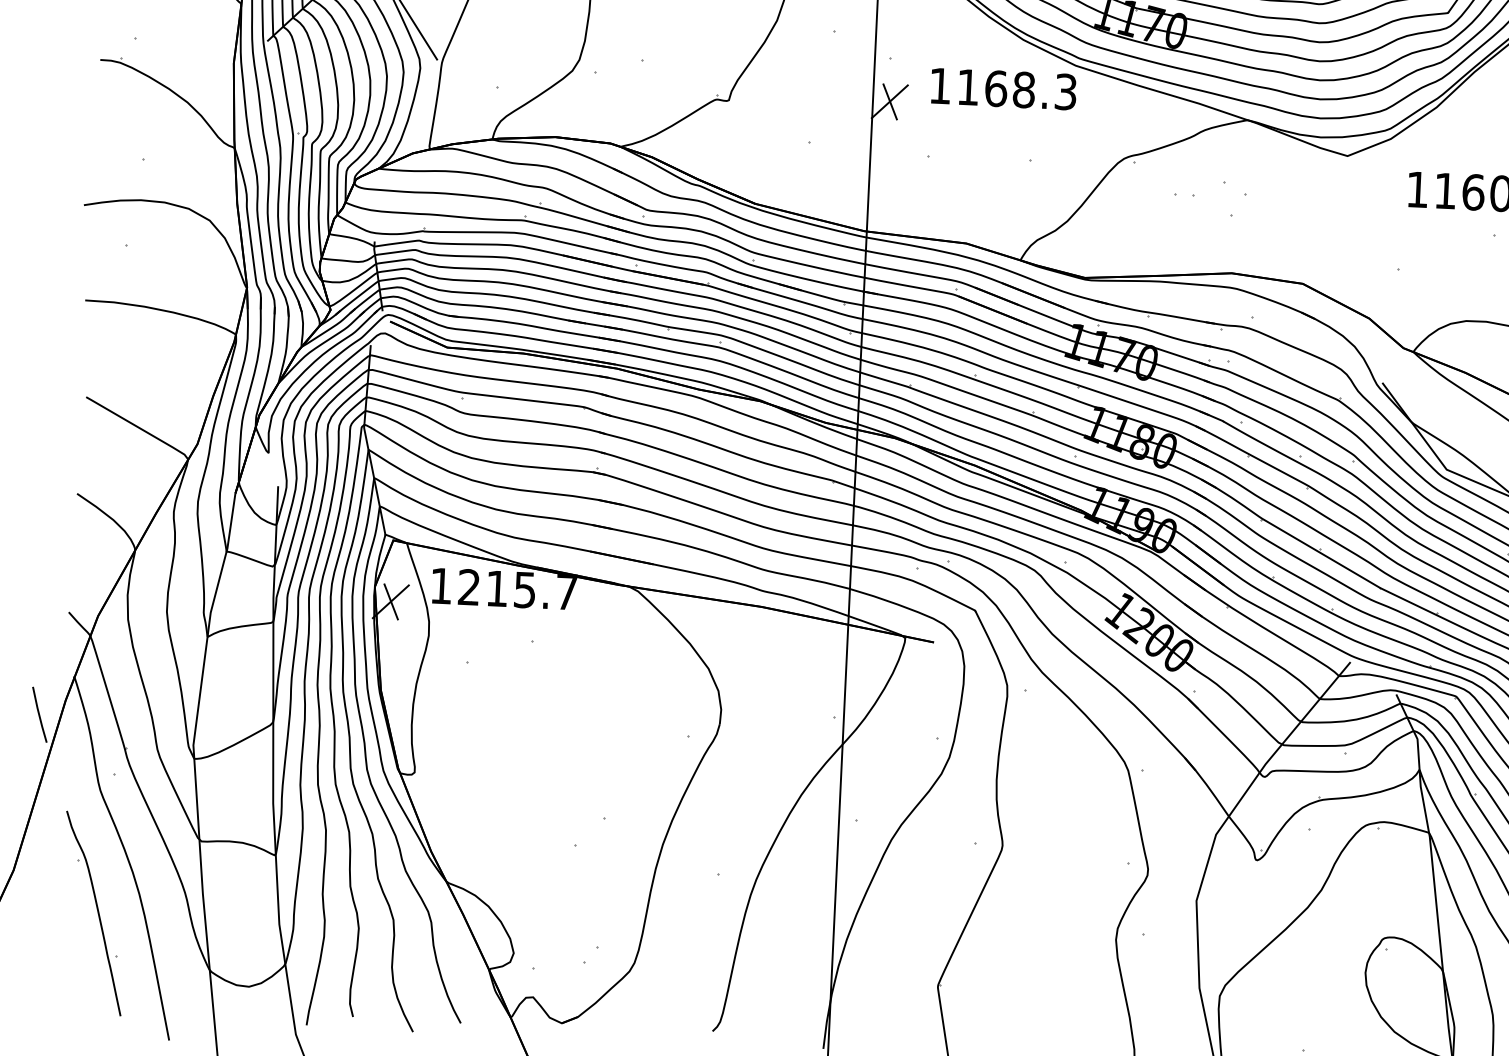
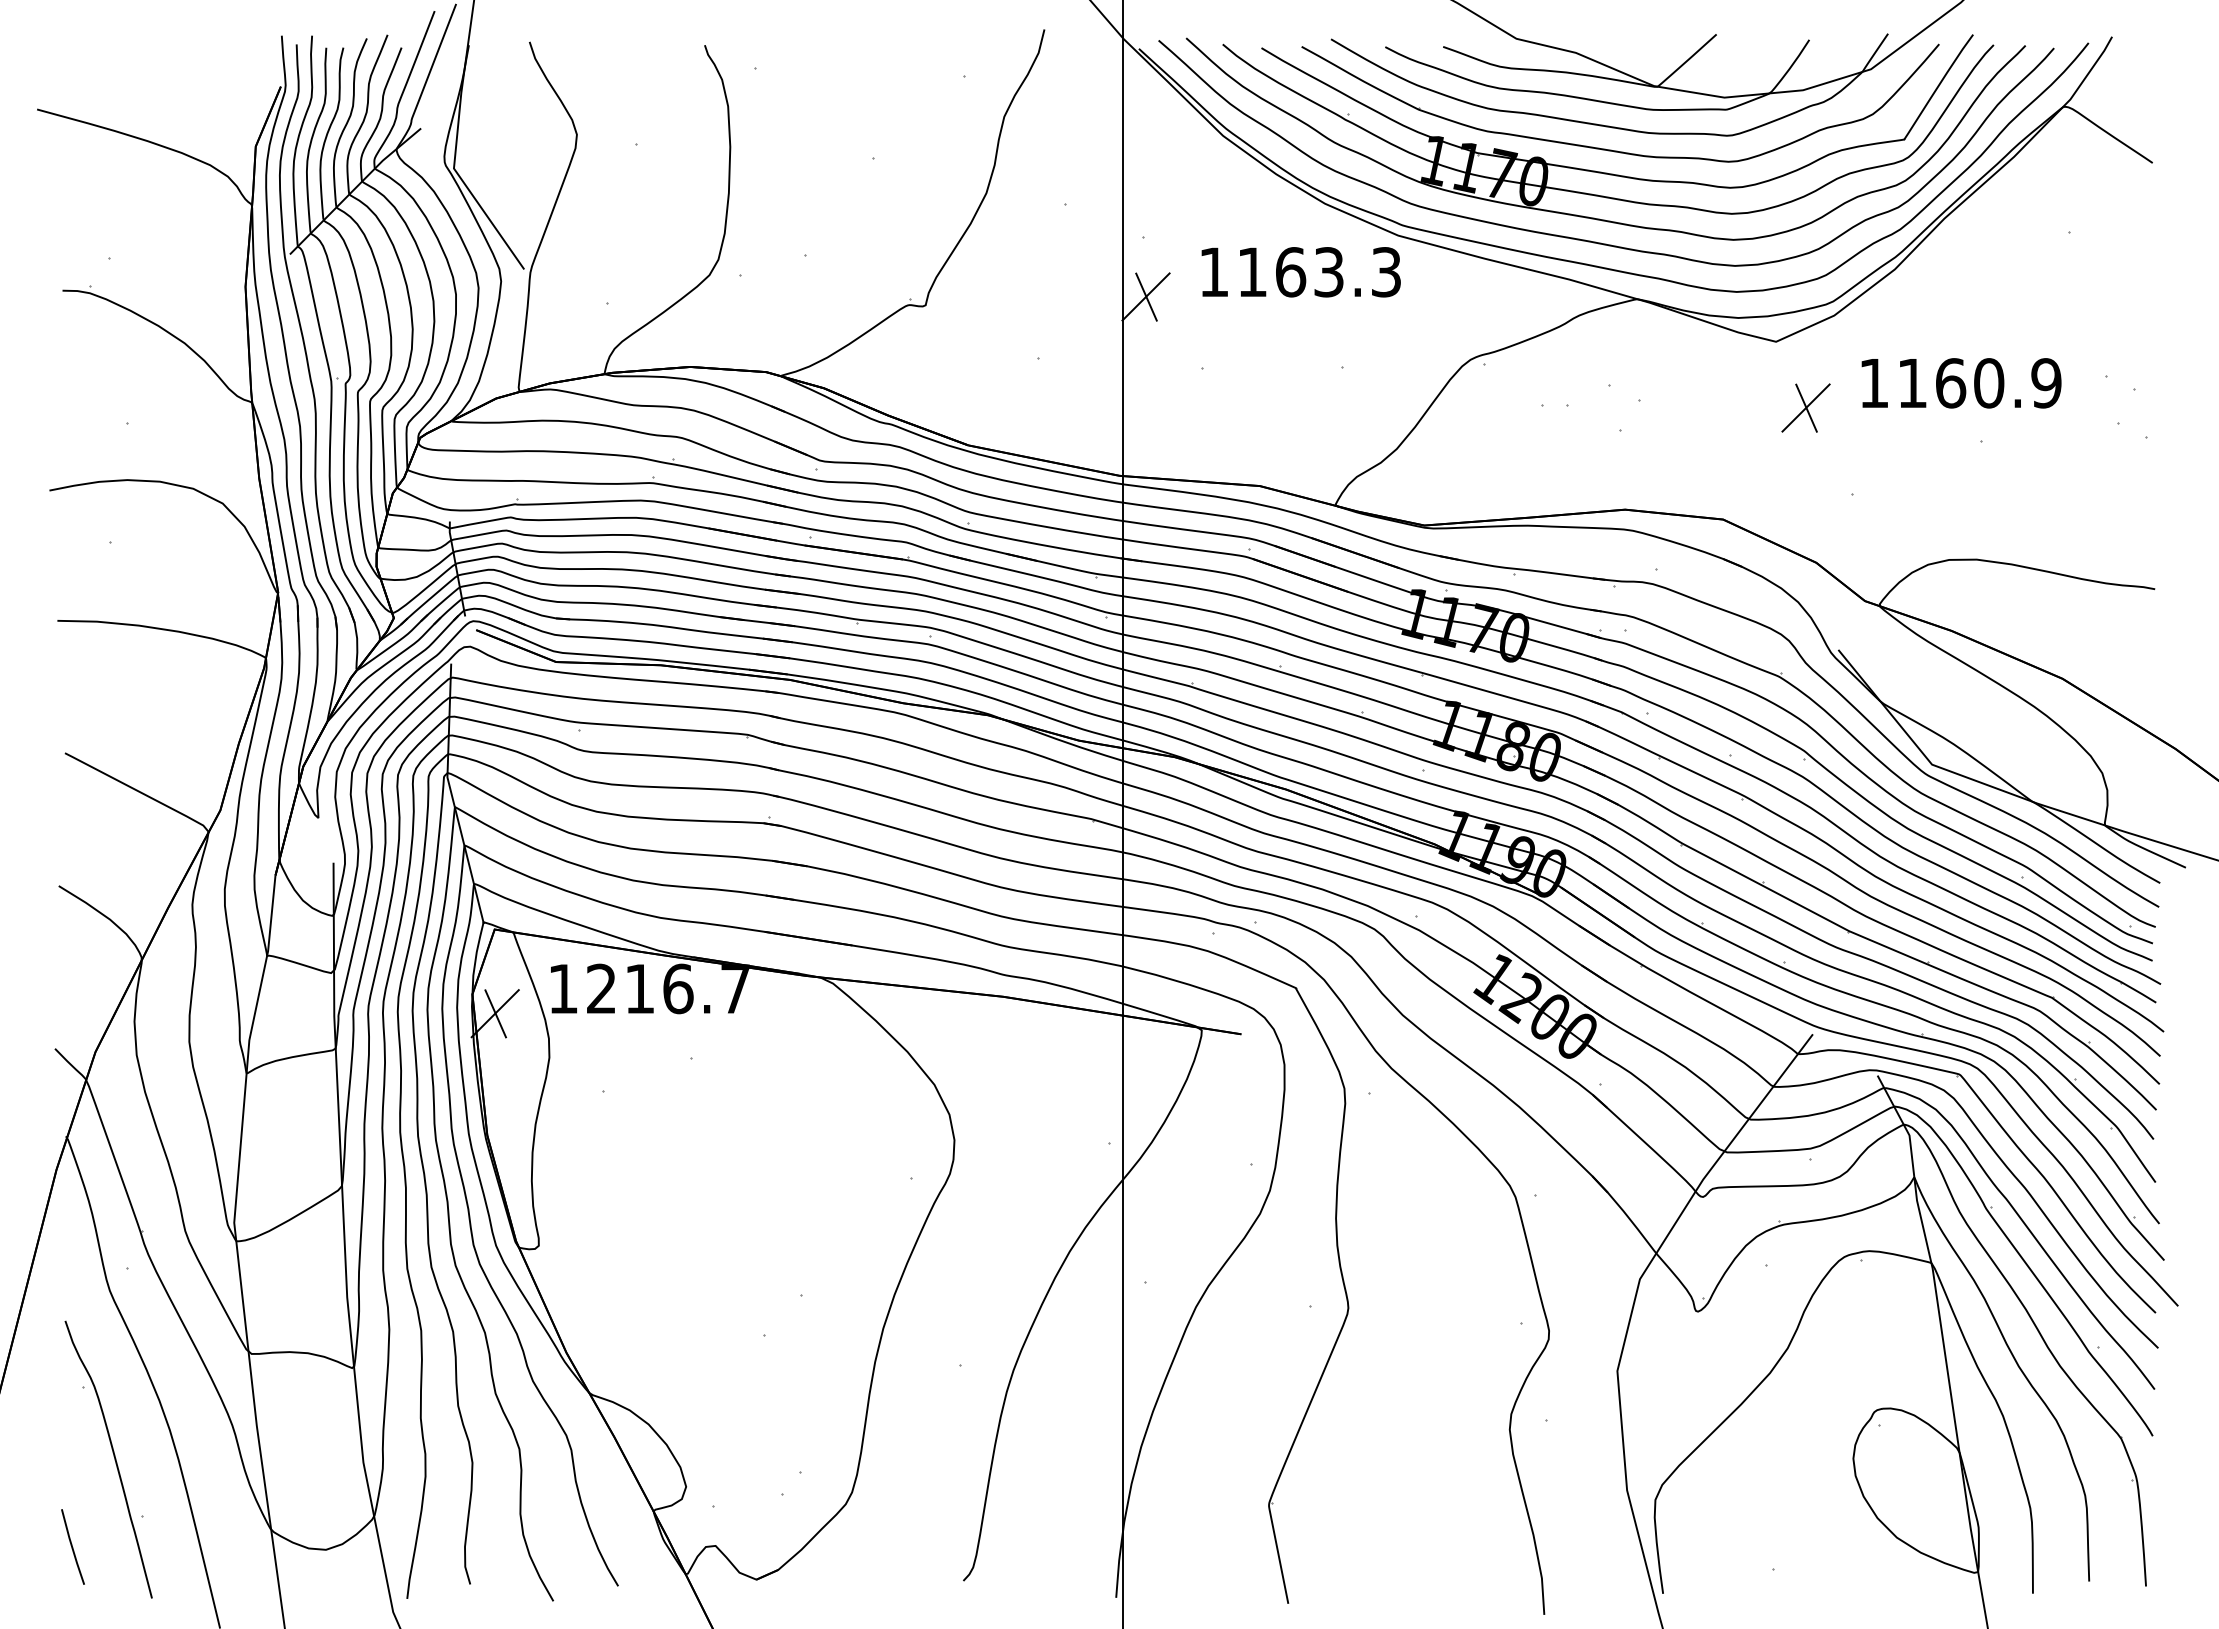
text: (1024, 90) -> (1329, 272), 1168.3 -> 1163.3
part: (1366, 204) -> (1805, 407), added
text: (525, 589) -> (678, 988), 1215.7 -> 1216.7
line: (39, 714) -> (72, 1546), moved

